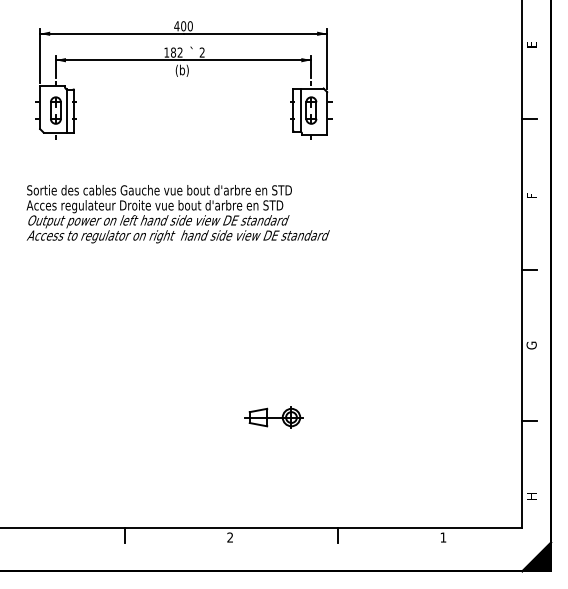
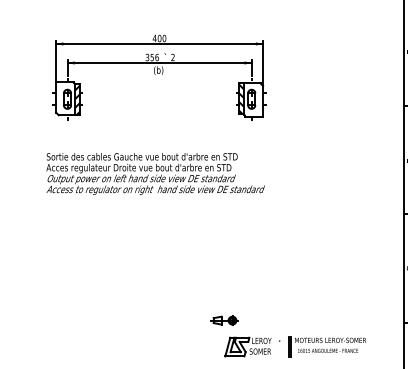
text: (173, 52) -> (152, 57), 182 -> 356
hatch: (296, 110) -> (240, 99), added
hatch: (69, 111) -> (77, 99), added
part: (273, 417) -> (224, 320), size x0.62
part: (371, 454) -> (295, 347), added

